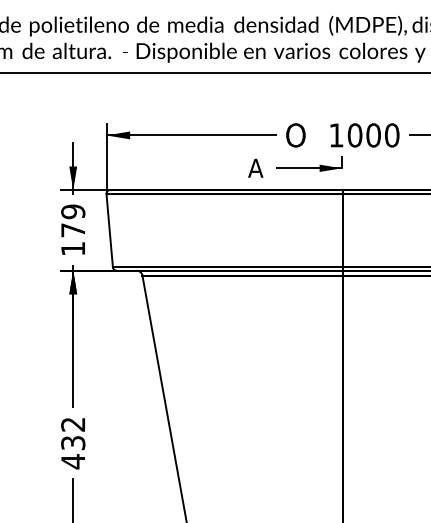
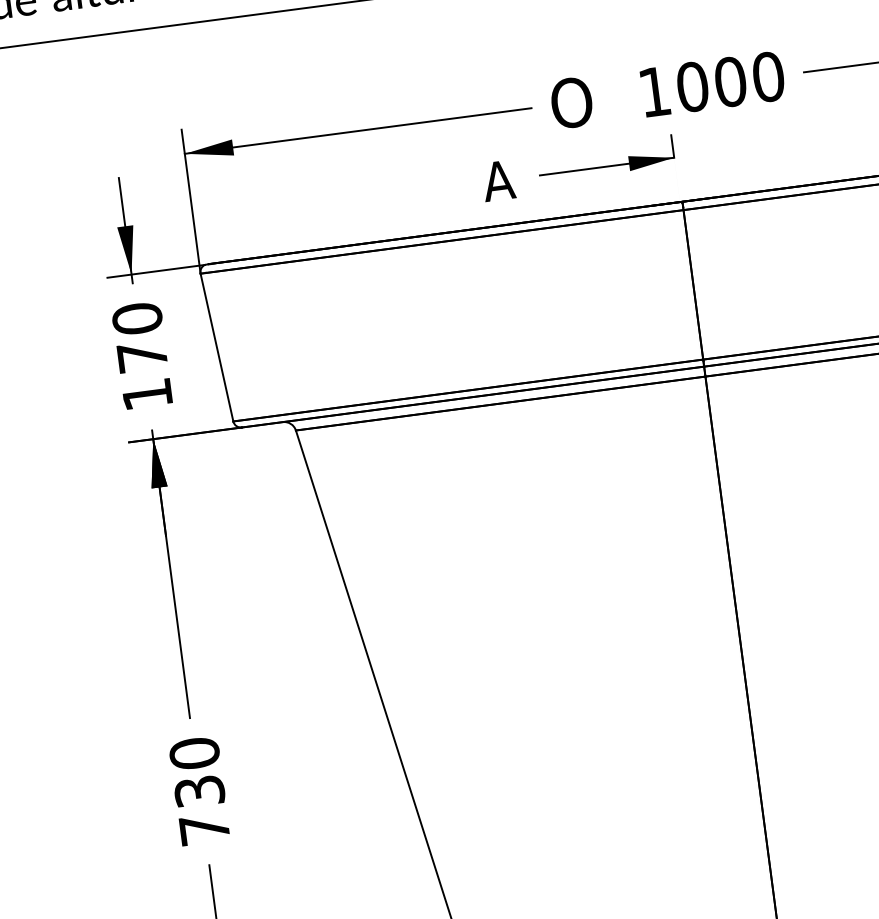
text: (73, 211) -> (137, 318), 179 -> 170
text: (73, 443) -> (200, 792), 432 -> 730

